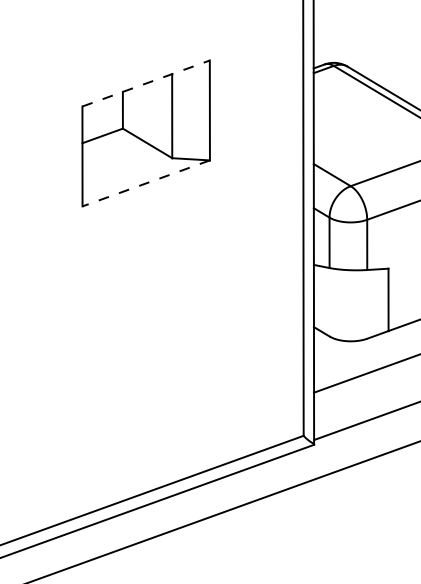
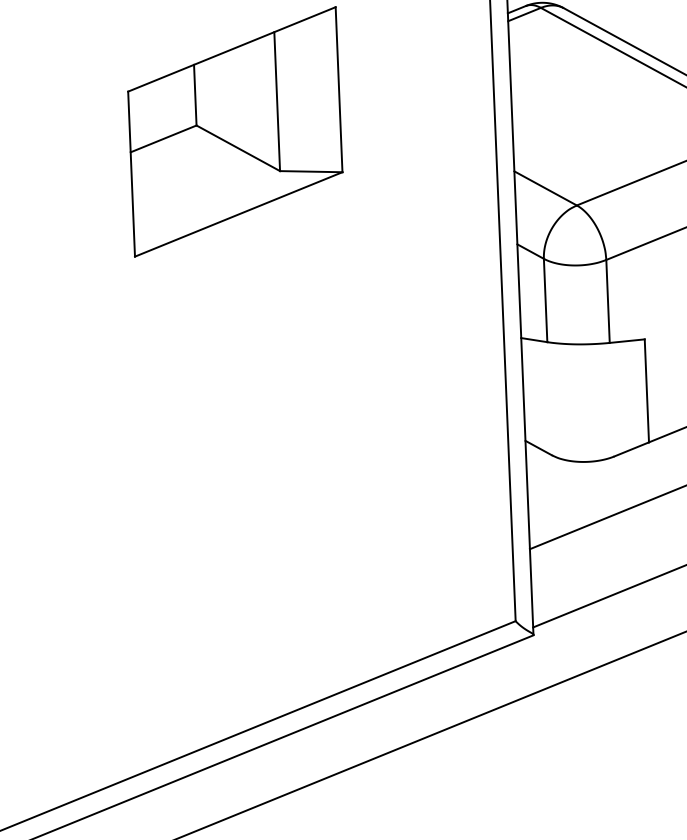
line: (146, 83) -> (232, 49), dashed -> solid
line: (146, 183) -> (239, 214), dashed -> solid

